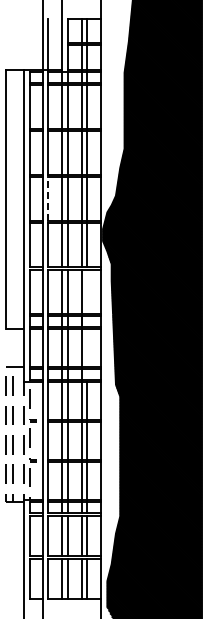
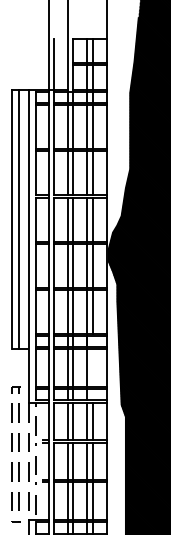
line: (13, 198) -> (19, 218), added
line: (48, 199) -> (54, 219), dashed -> solid
line: (87, 291) -> (93, 311), added

